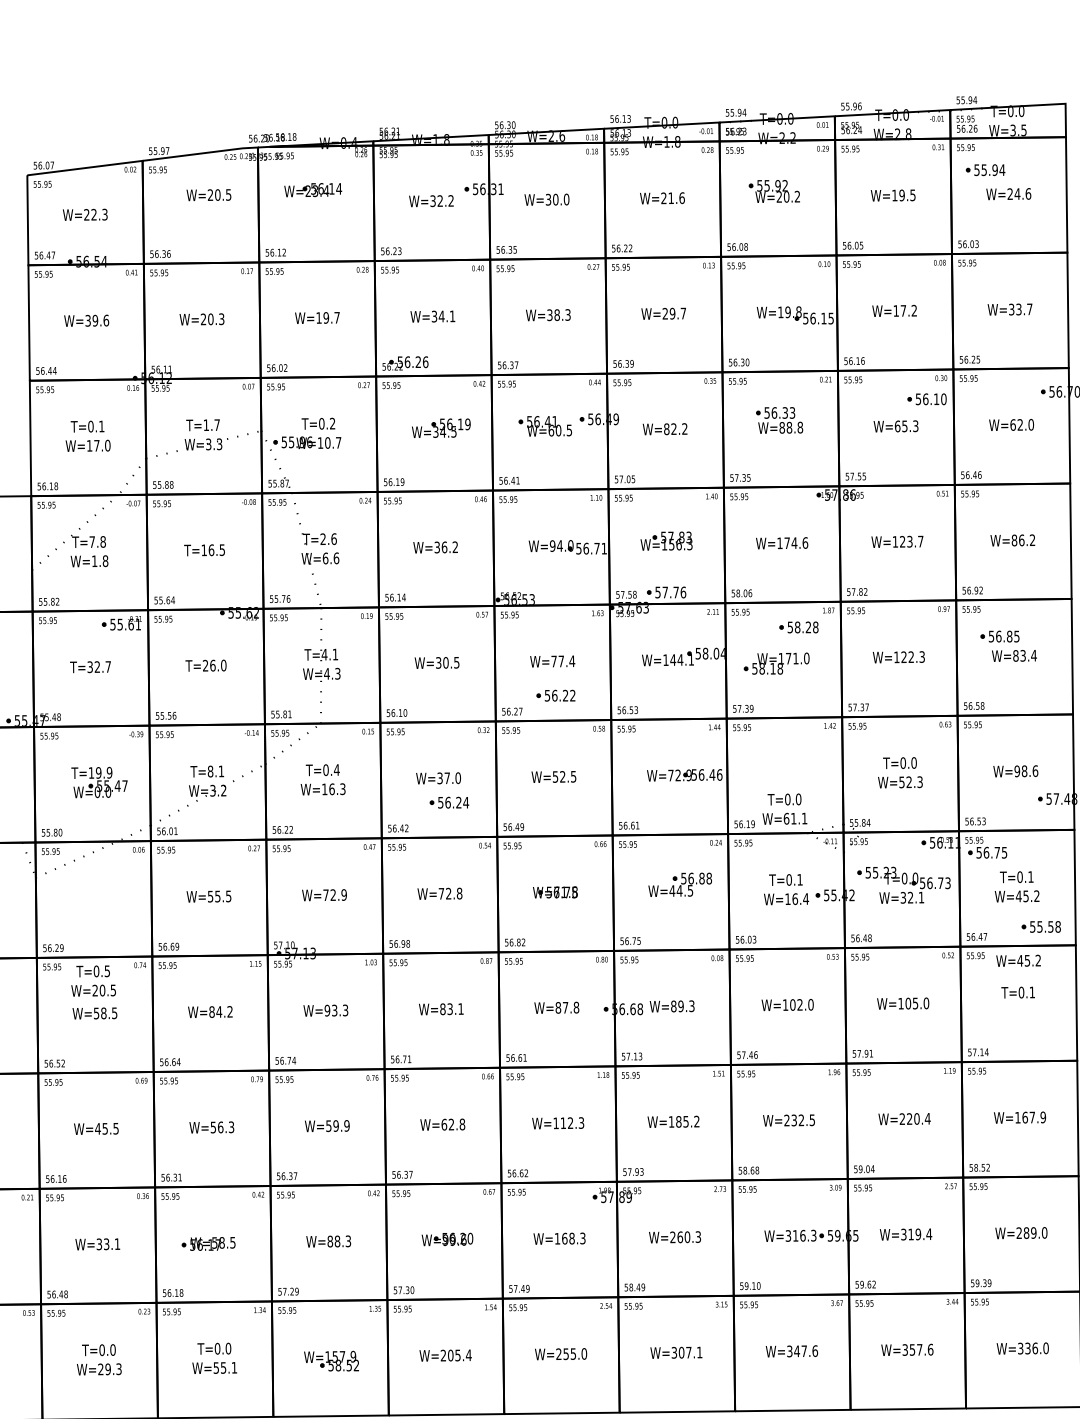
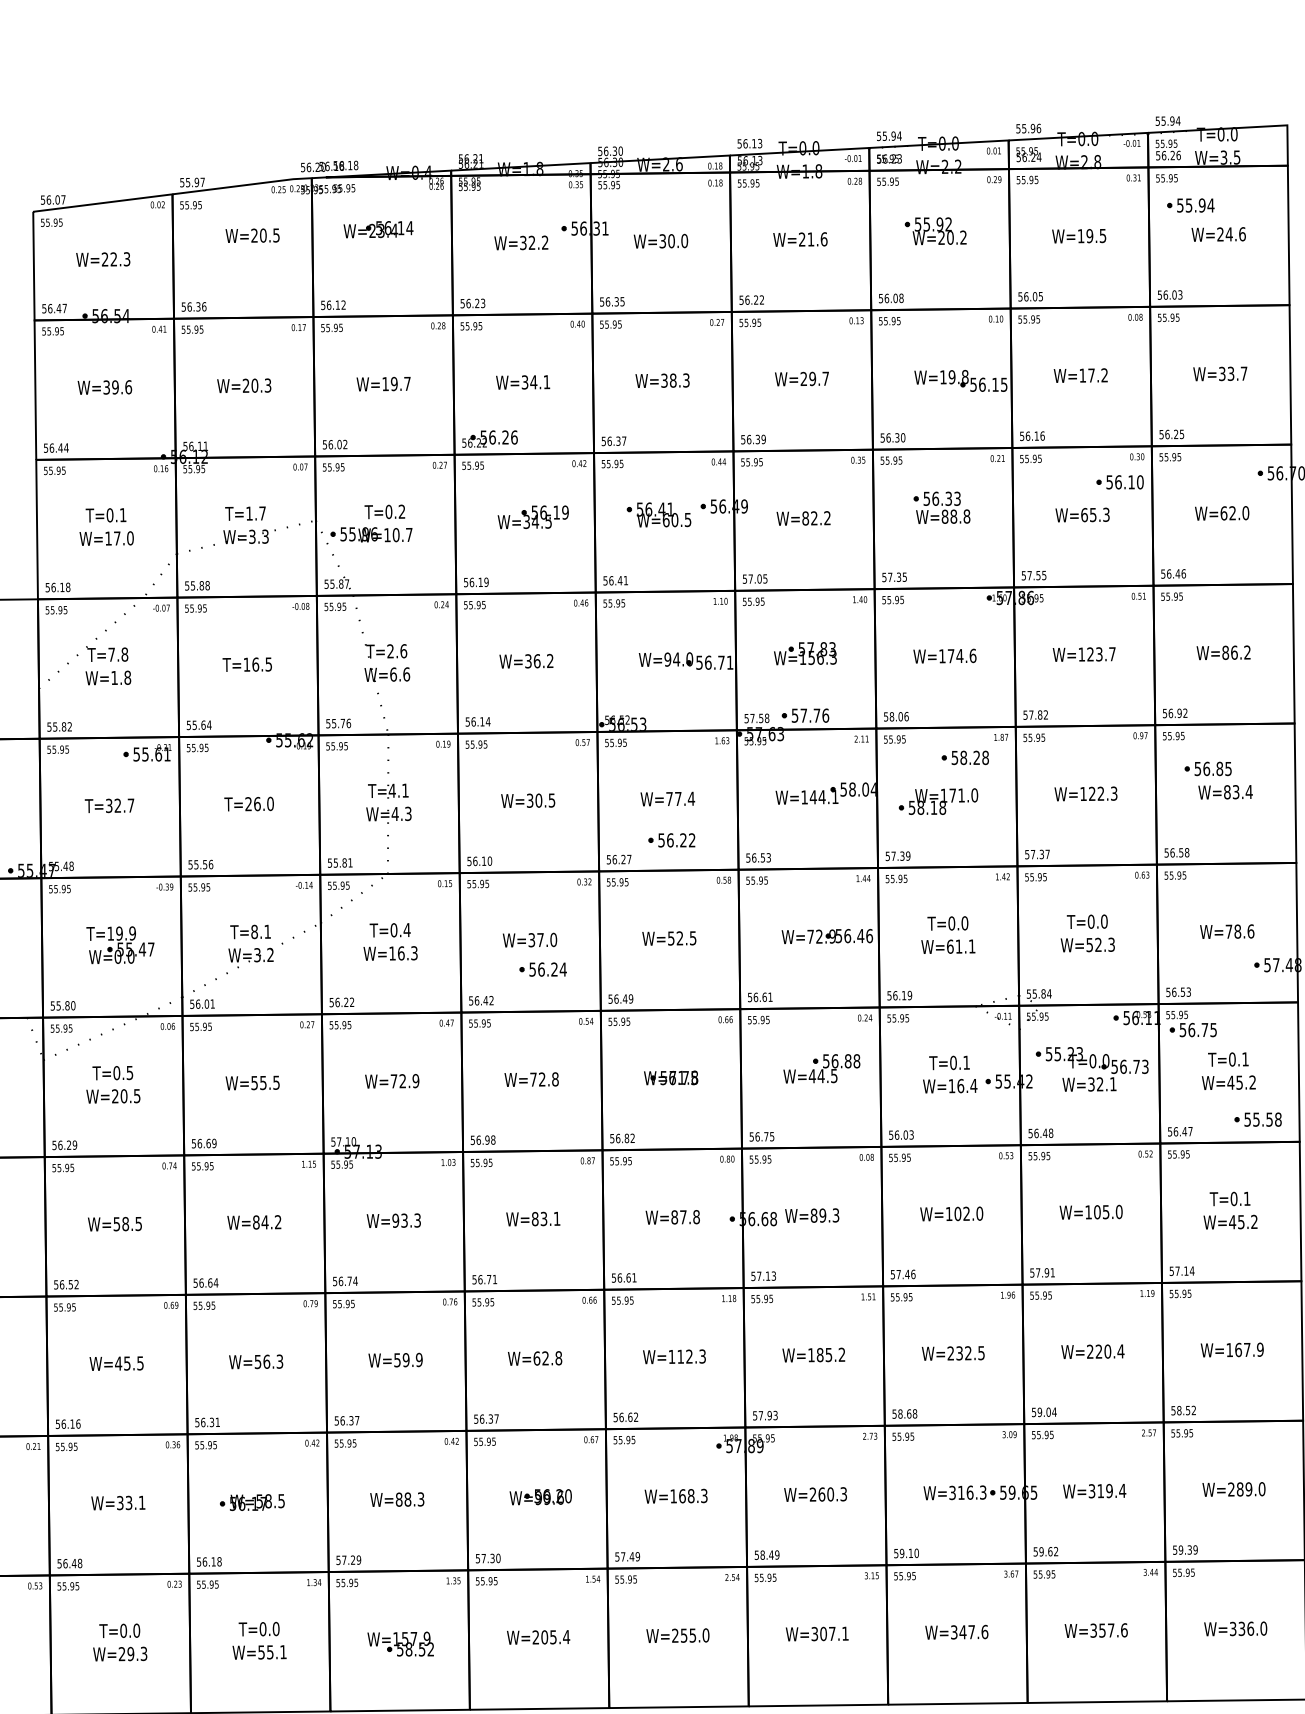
text: (1017, 771) -> (1229, 931), W=98.6 -> W=78.6
text: (784, 808) -> (947, 934), moved
text: (1018, 960) -> (1230, 1221), moved
text: (93, 980) -> (113, 1084), moved

